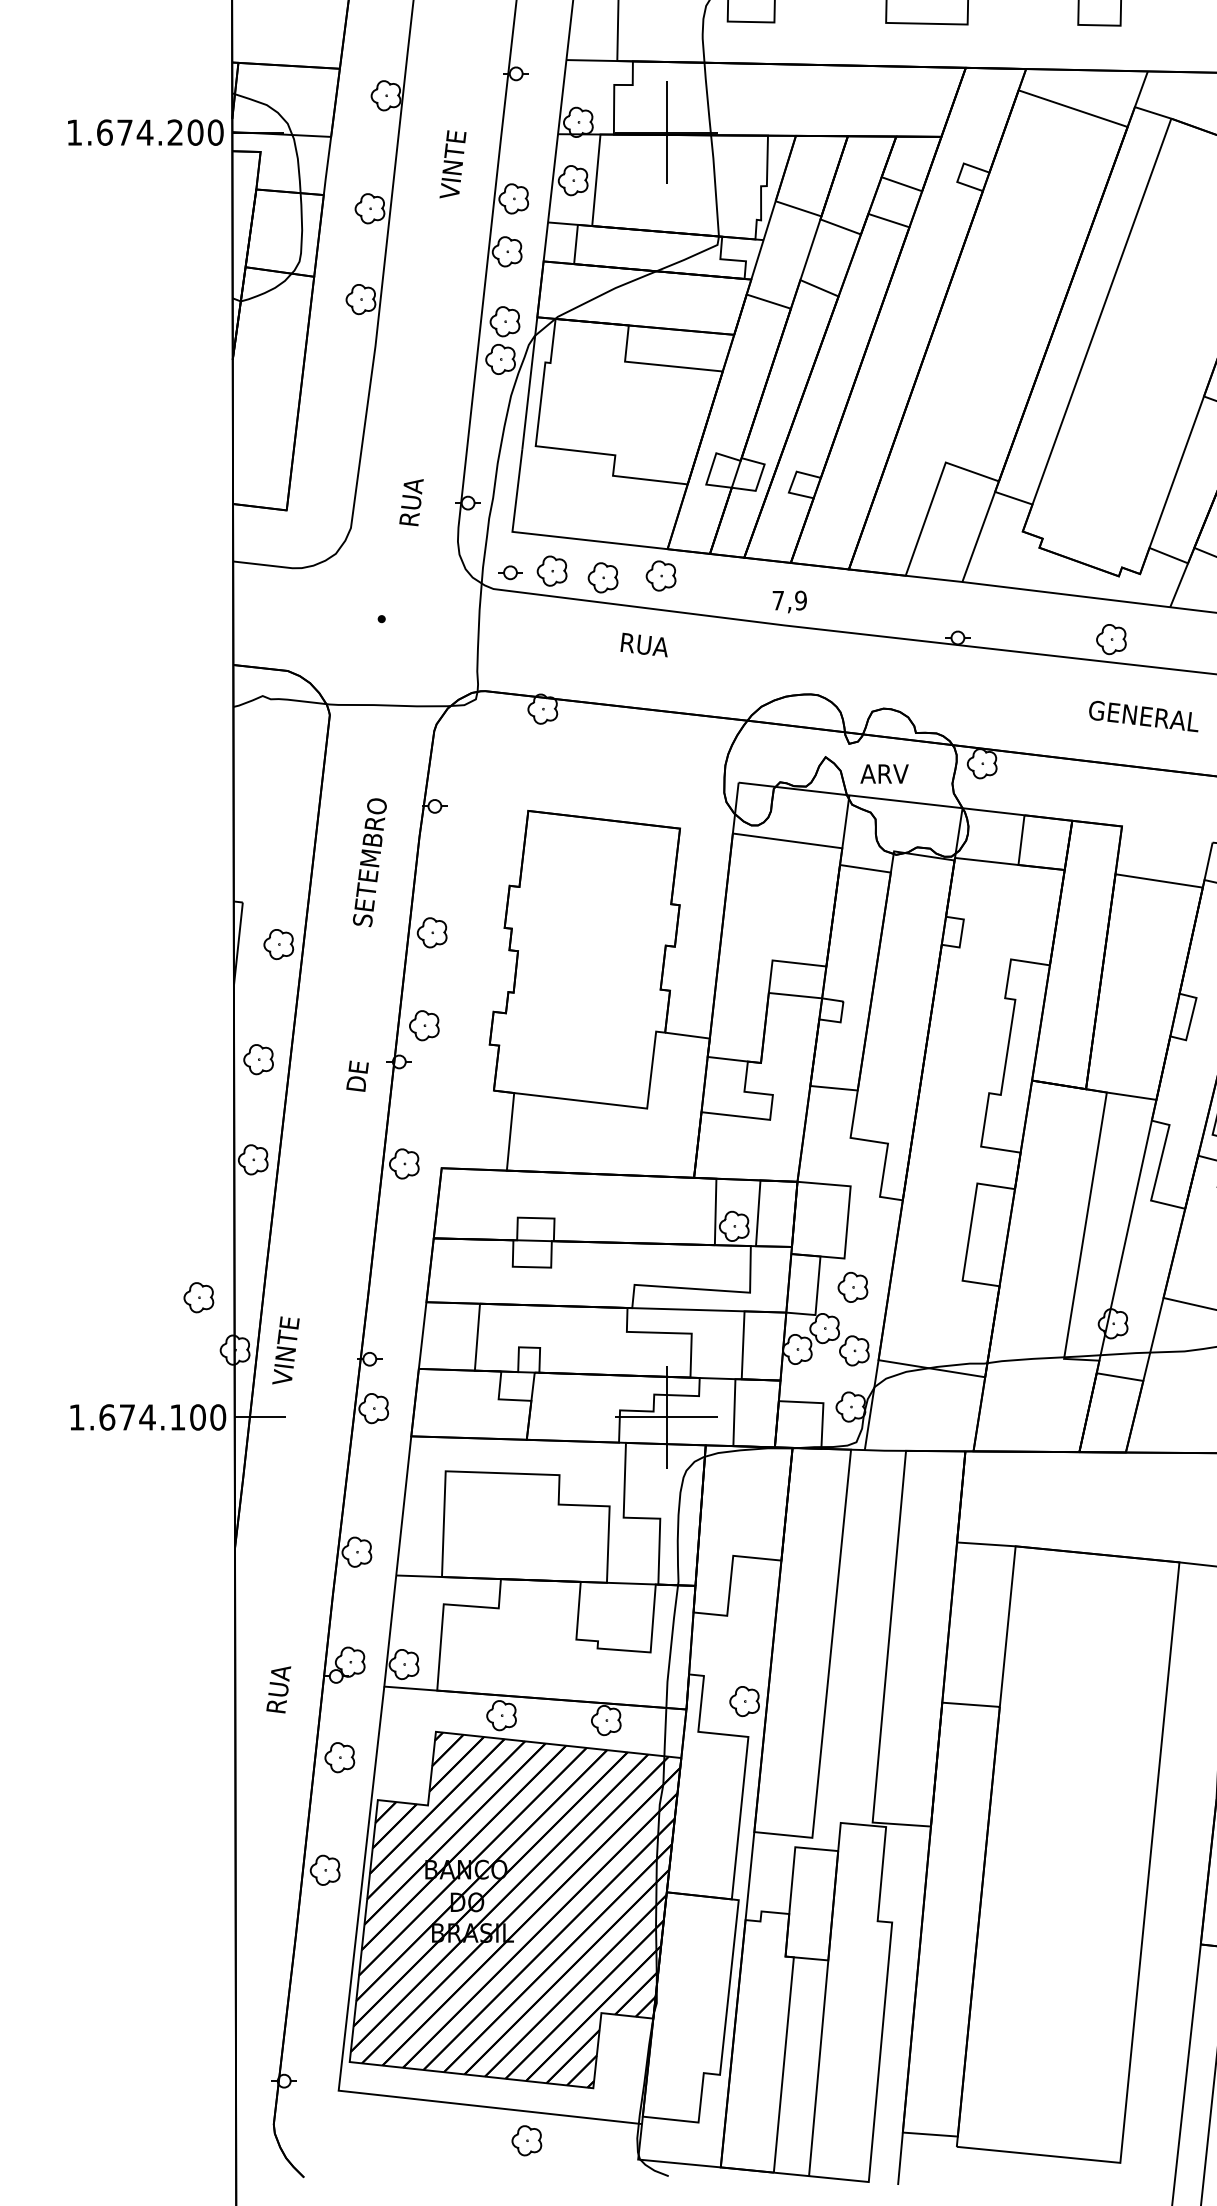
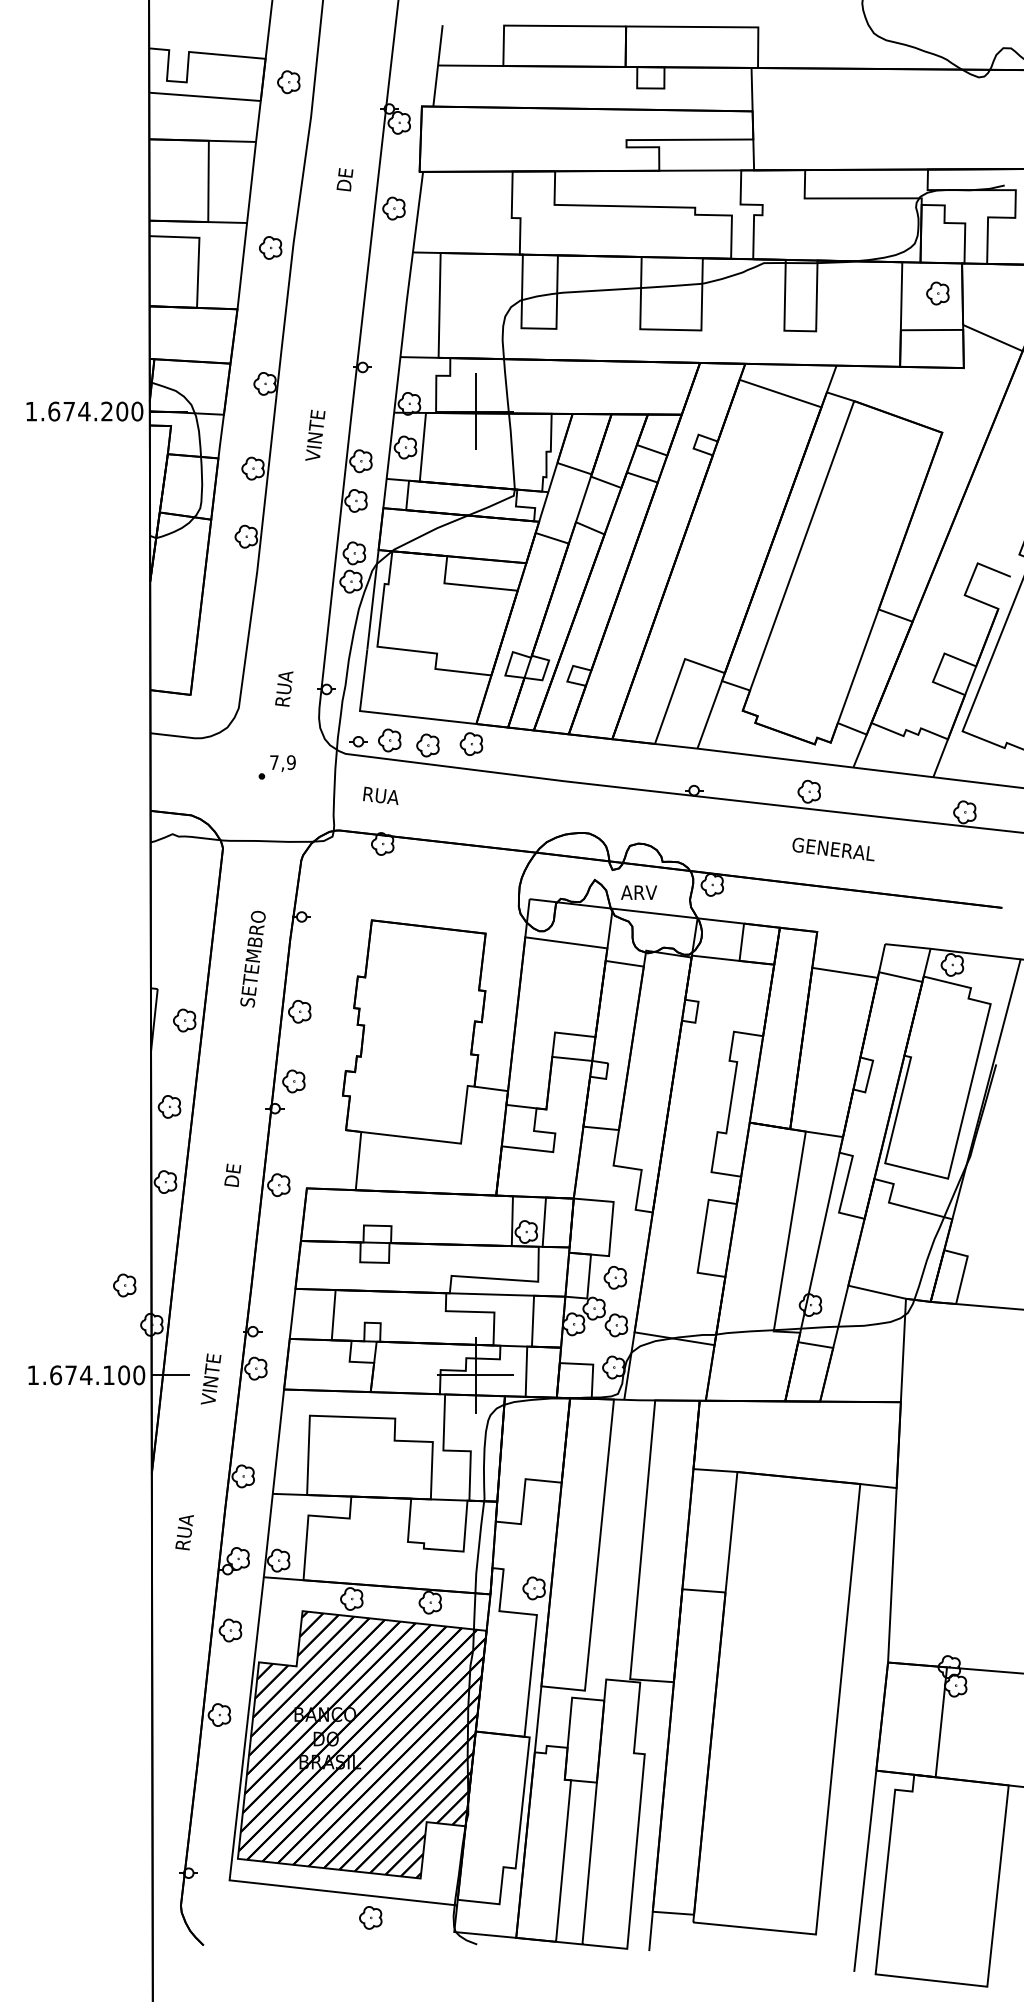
text: (789, 601) -> (282, 763), moved
text: (643, 644) -> (380, 795), moved
text: (357, 1075) -> (232, 1174), moved
text: (285, 1349) -> (210, 1378), moved
text: (278, 1689) -> (184, 1532), moved

